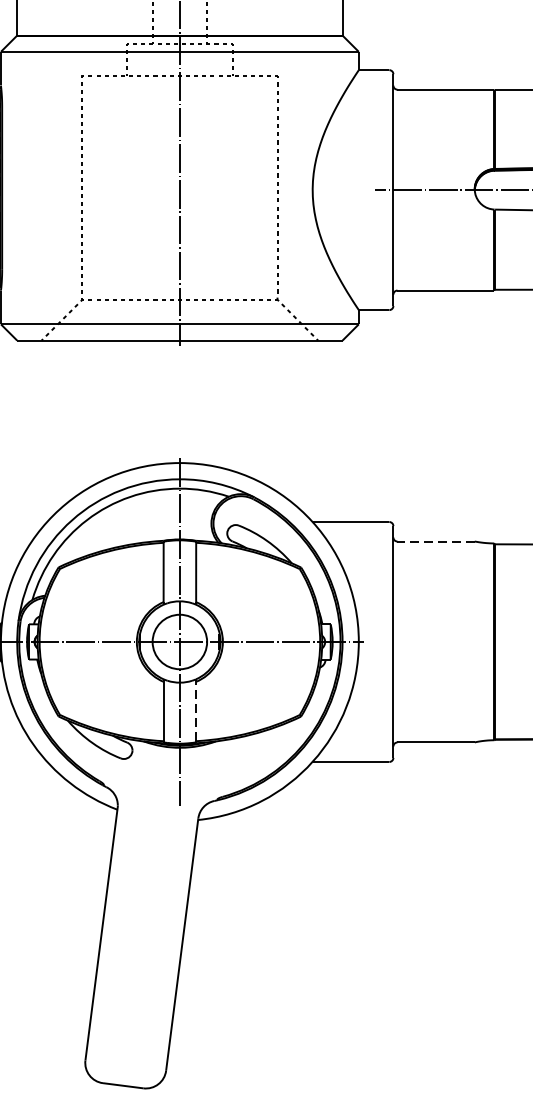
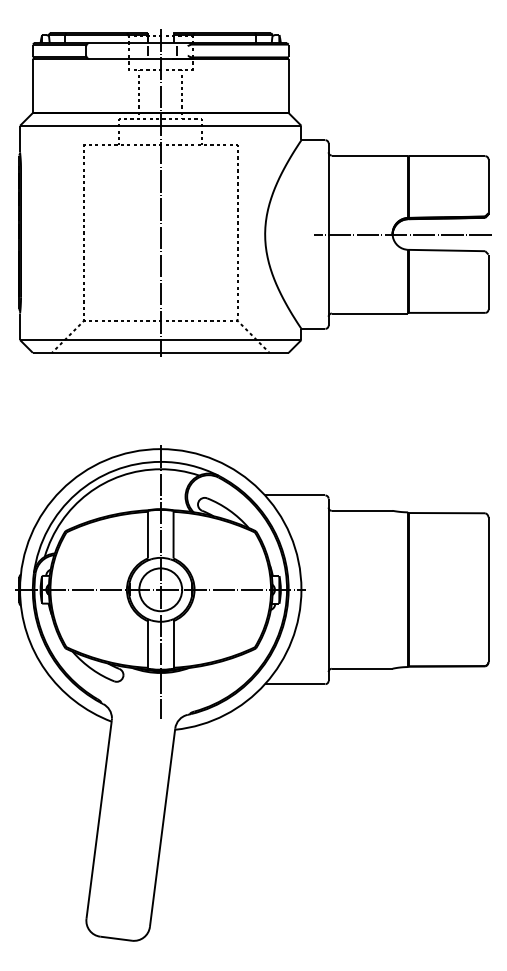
line: (435, 541) -> (361, 510), dashed -> solid
line: (196, 710) -> (173, 643), dashed -> solid

